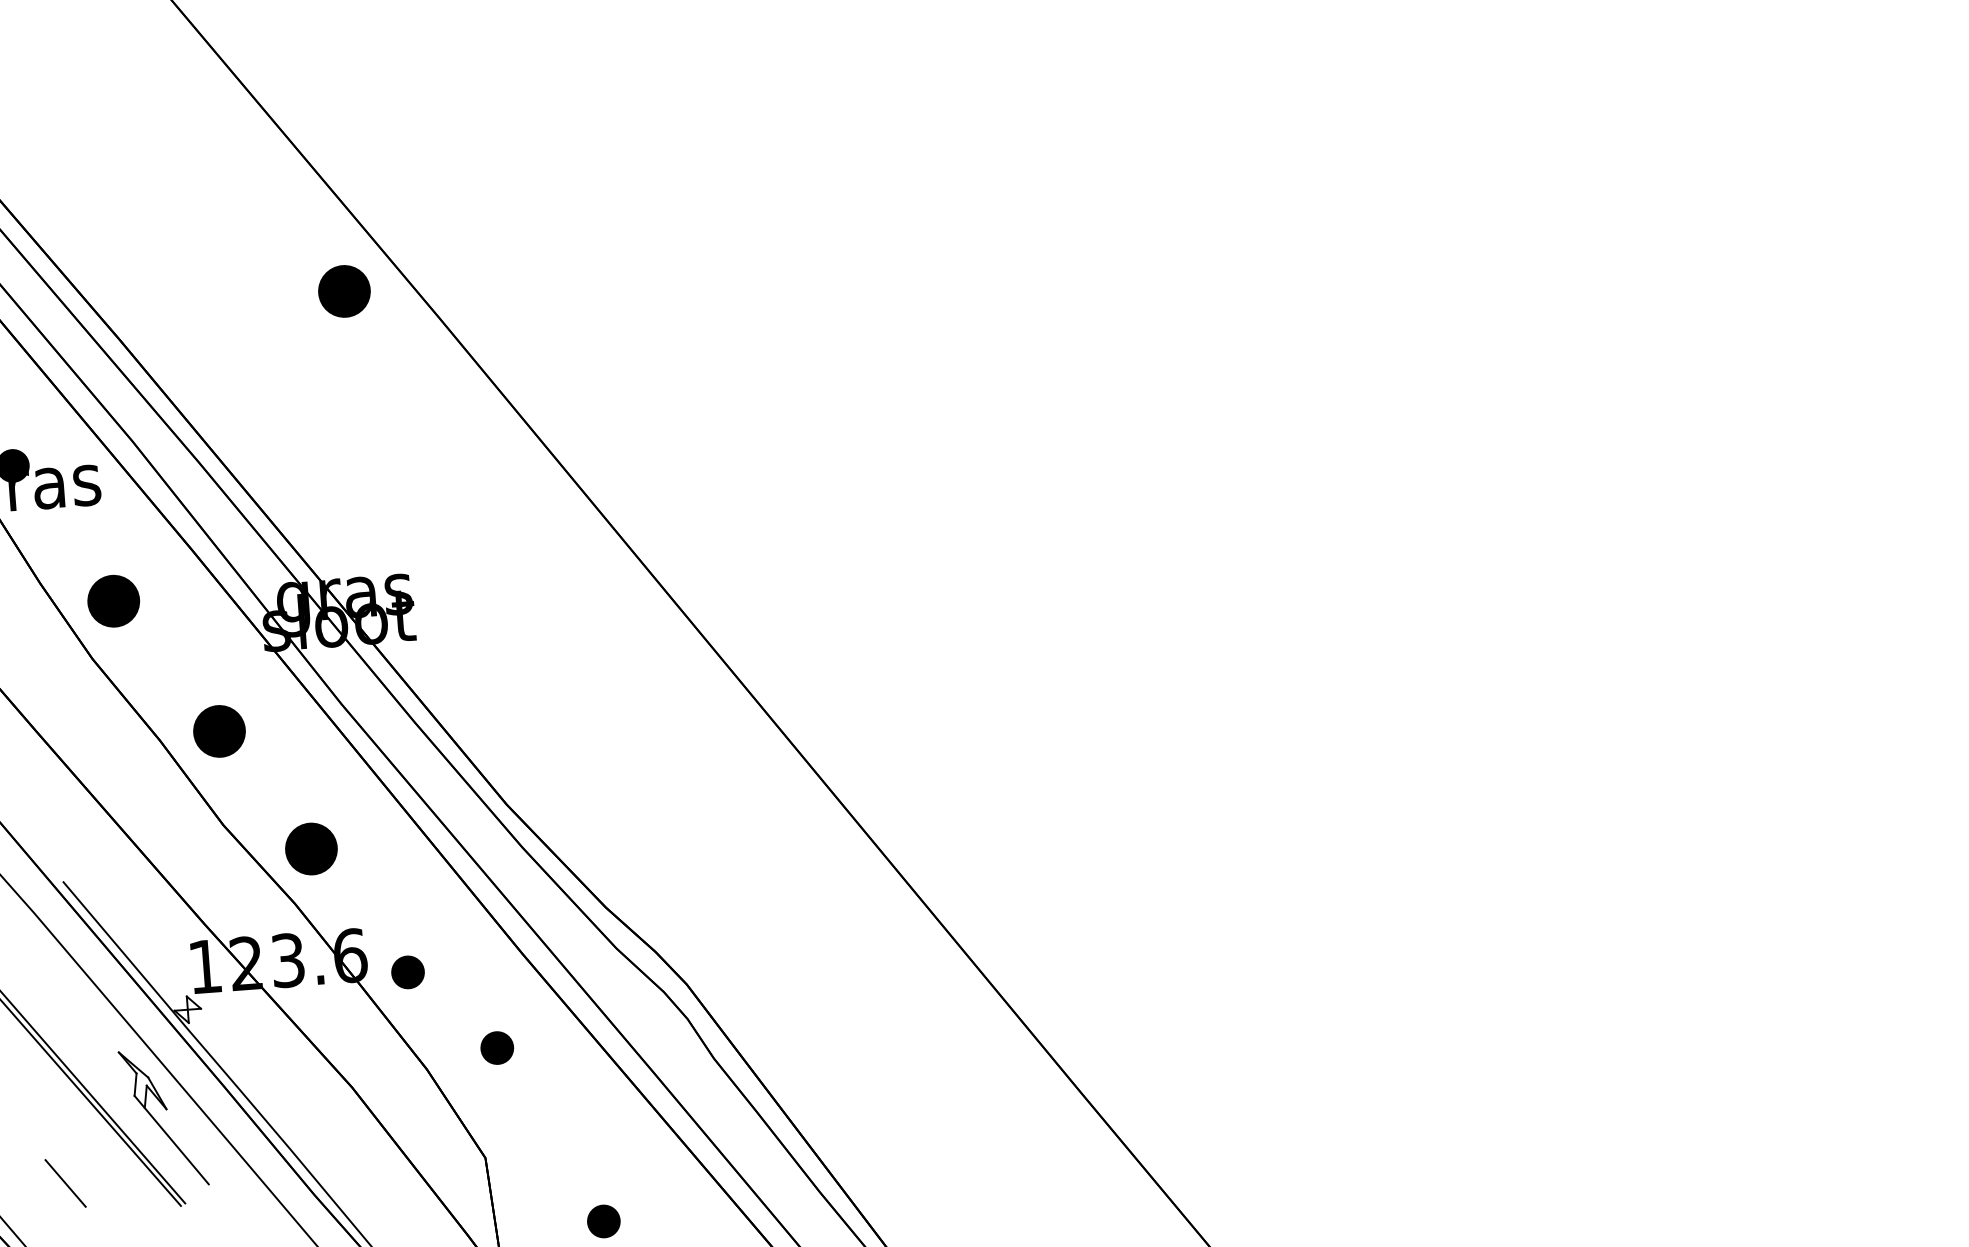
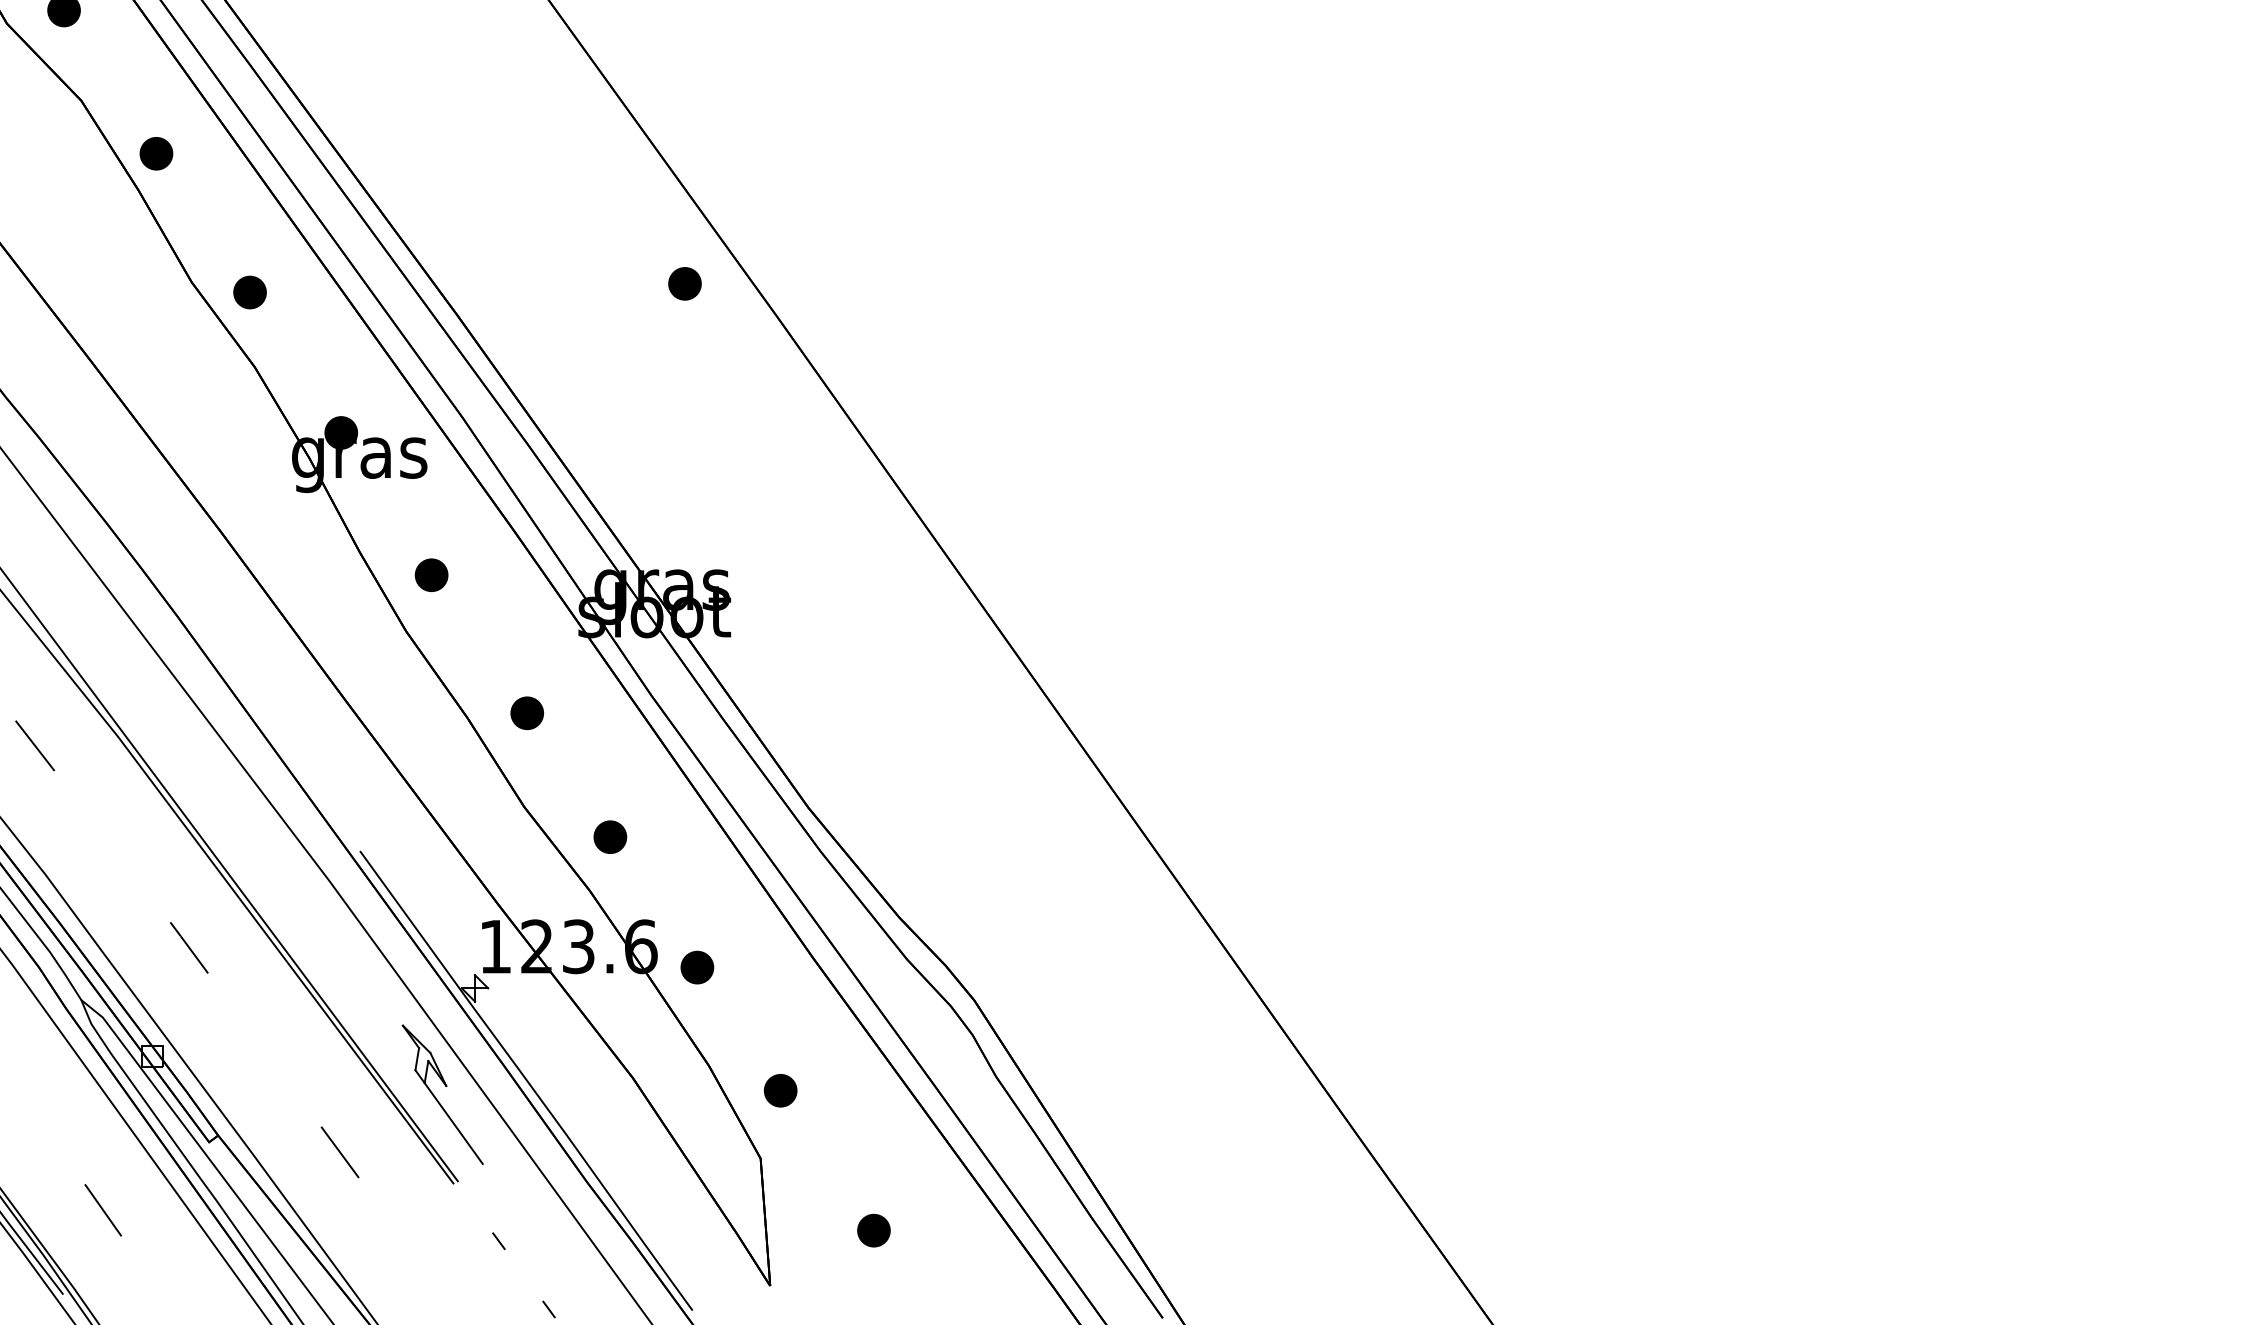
part: (343, 291) -> (684, 283), size x0.62
part: (113, 600) -> (431, 574), size x0.62
part: (218, 731) -> (526, 713), size x0.62
part: (311, 848) -> (610, 836), size x0.62
part: (497, 1047) -> (780, 1090), moved

